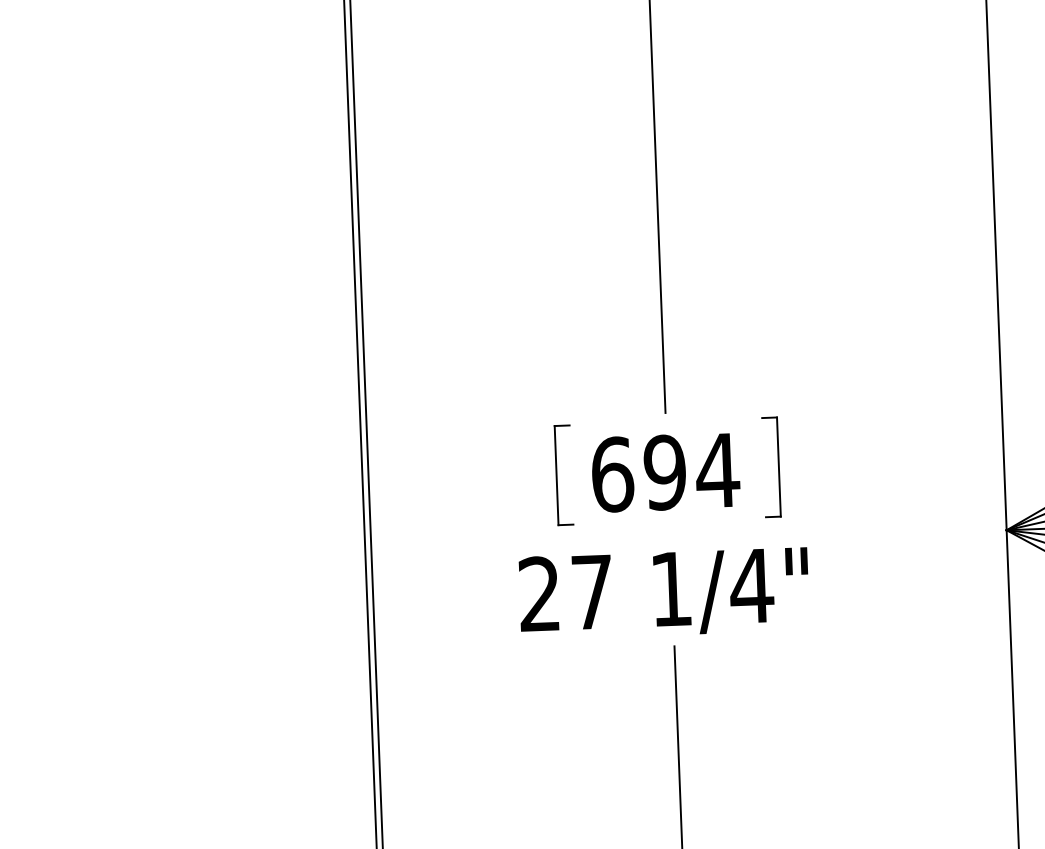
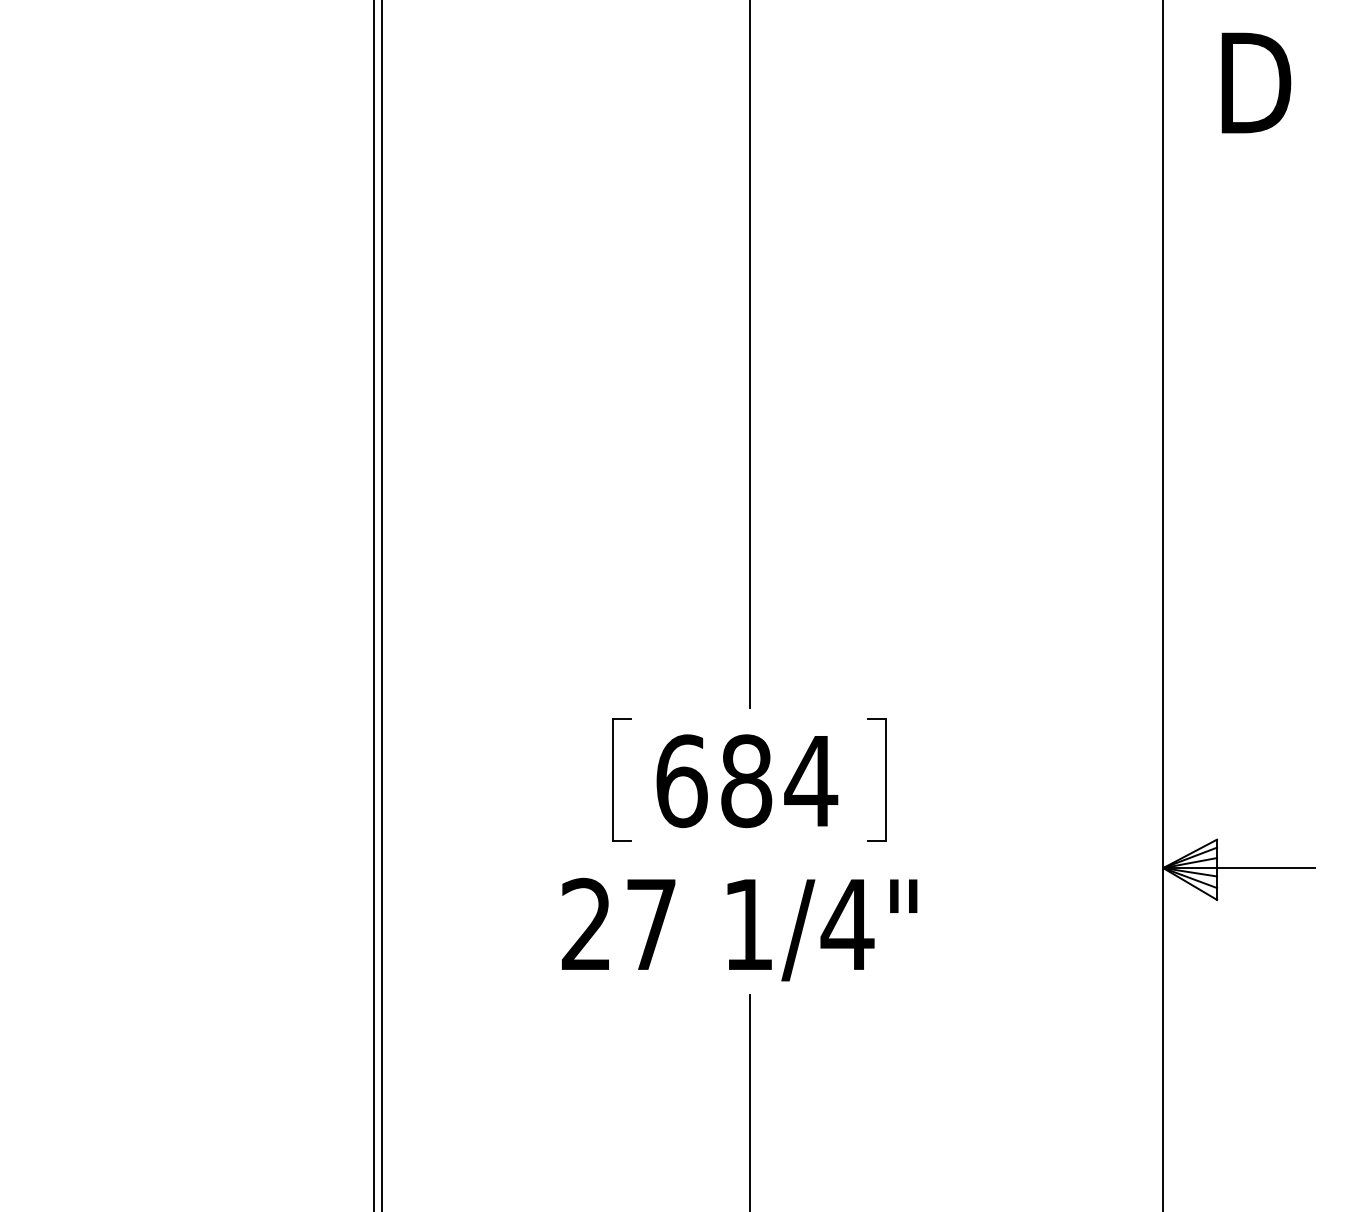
text: (665, 472) -> (746, 781), 694 -> 684

